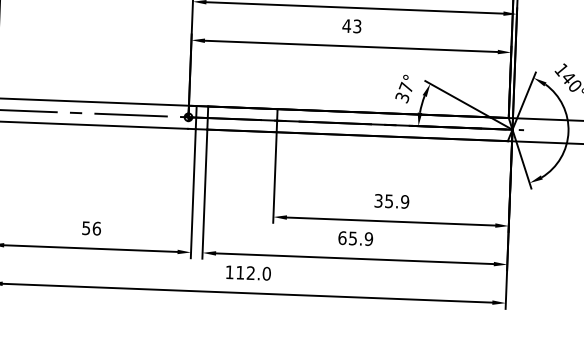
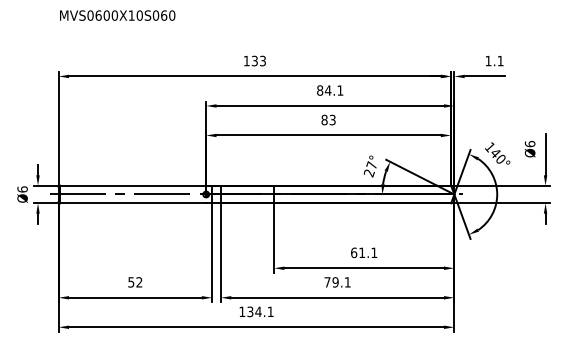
text: (346, 25) -> (324, 119), 43 -> 83
text: (402, 98) -> (369, 173), 37° -> 27°
text: (392, 200) -> (364, 252), 35.9 -> 61.1
text: (96, 228) -> (139, 282), 56 -> 52
text: (355, 238) -> (337, 282), 65.9 -> 79.1
text: (253, 272) -> (260, 311), 112.0 -> 134.1

